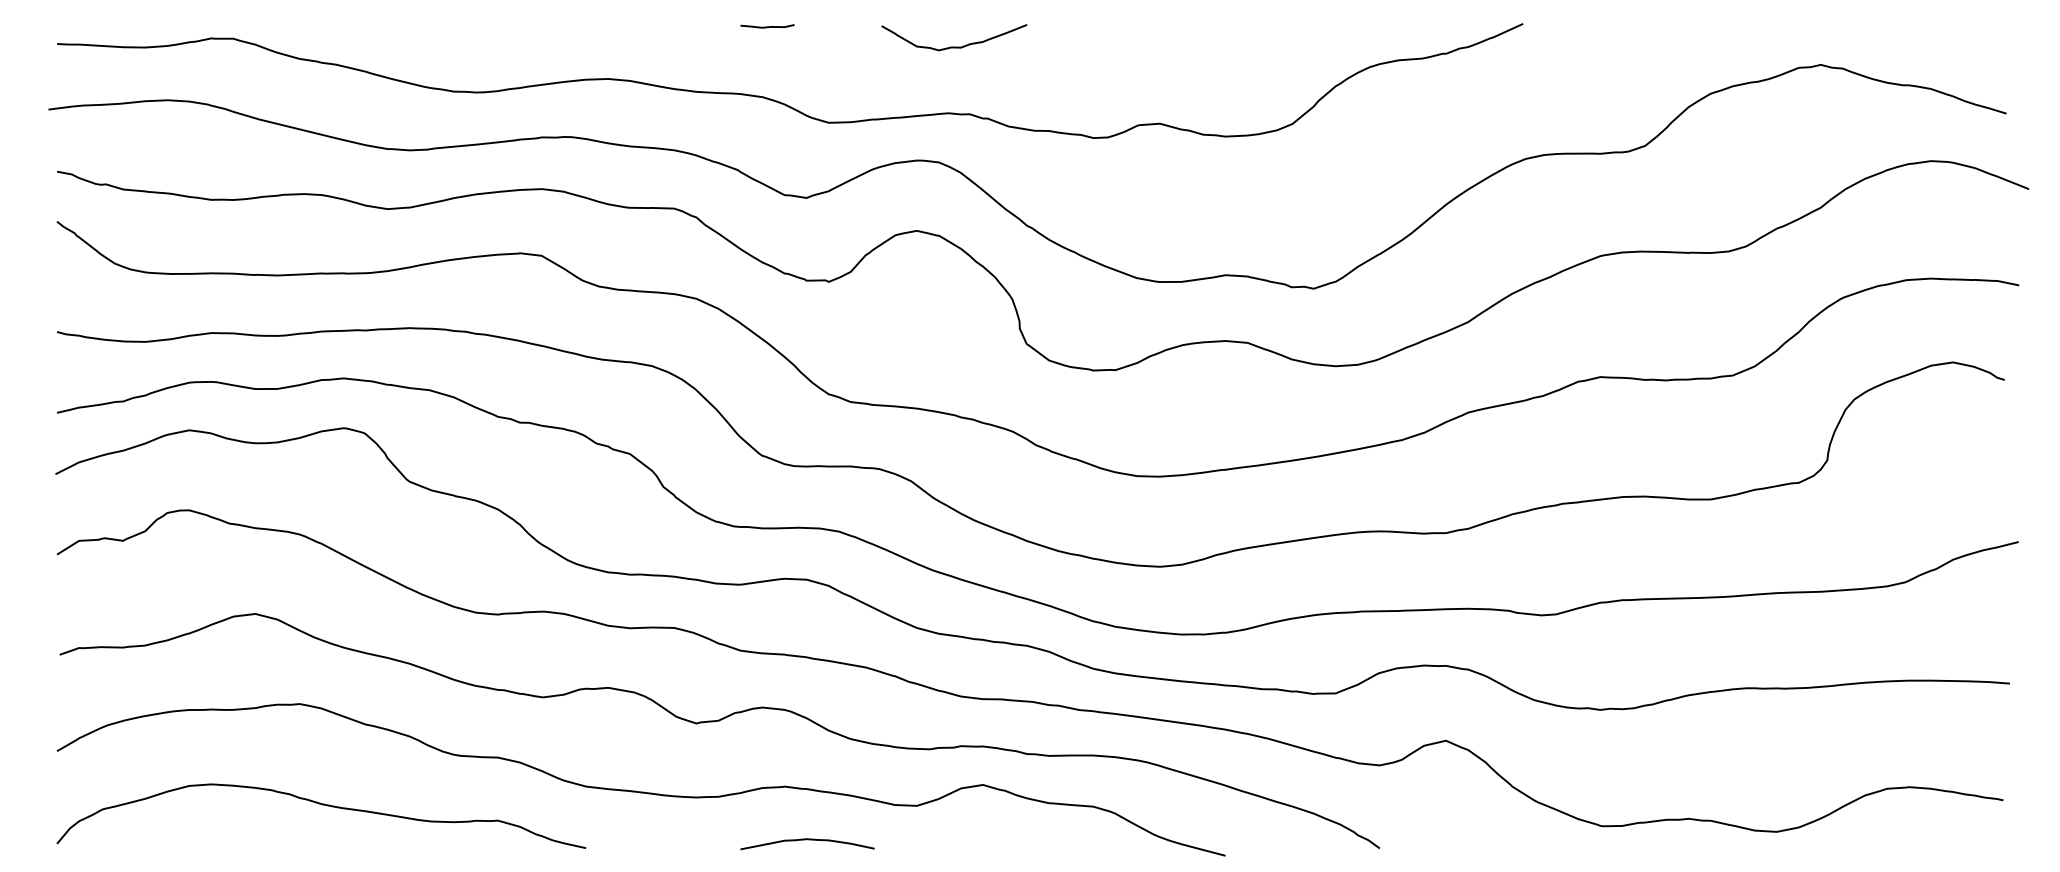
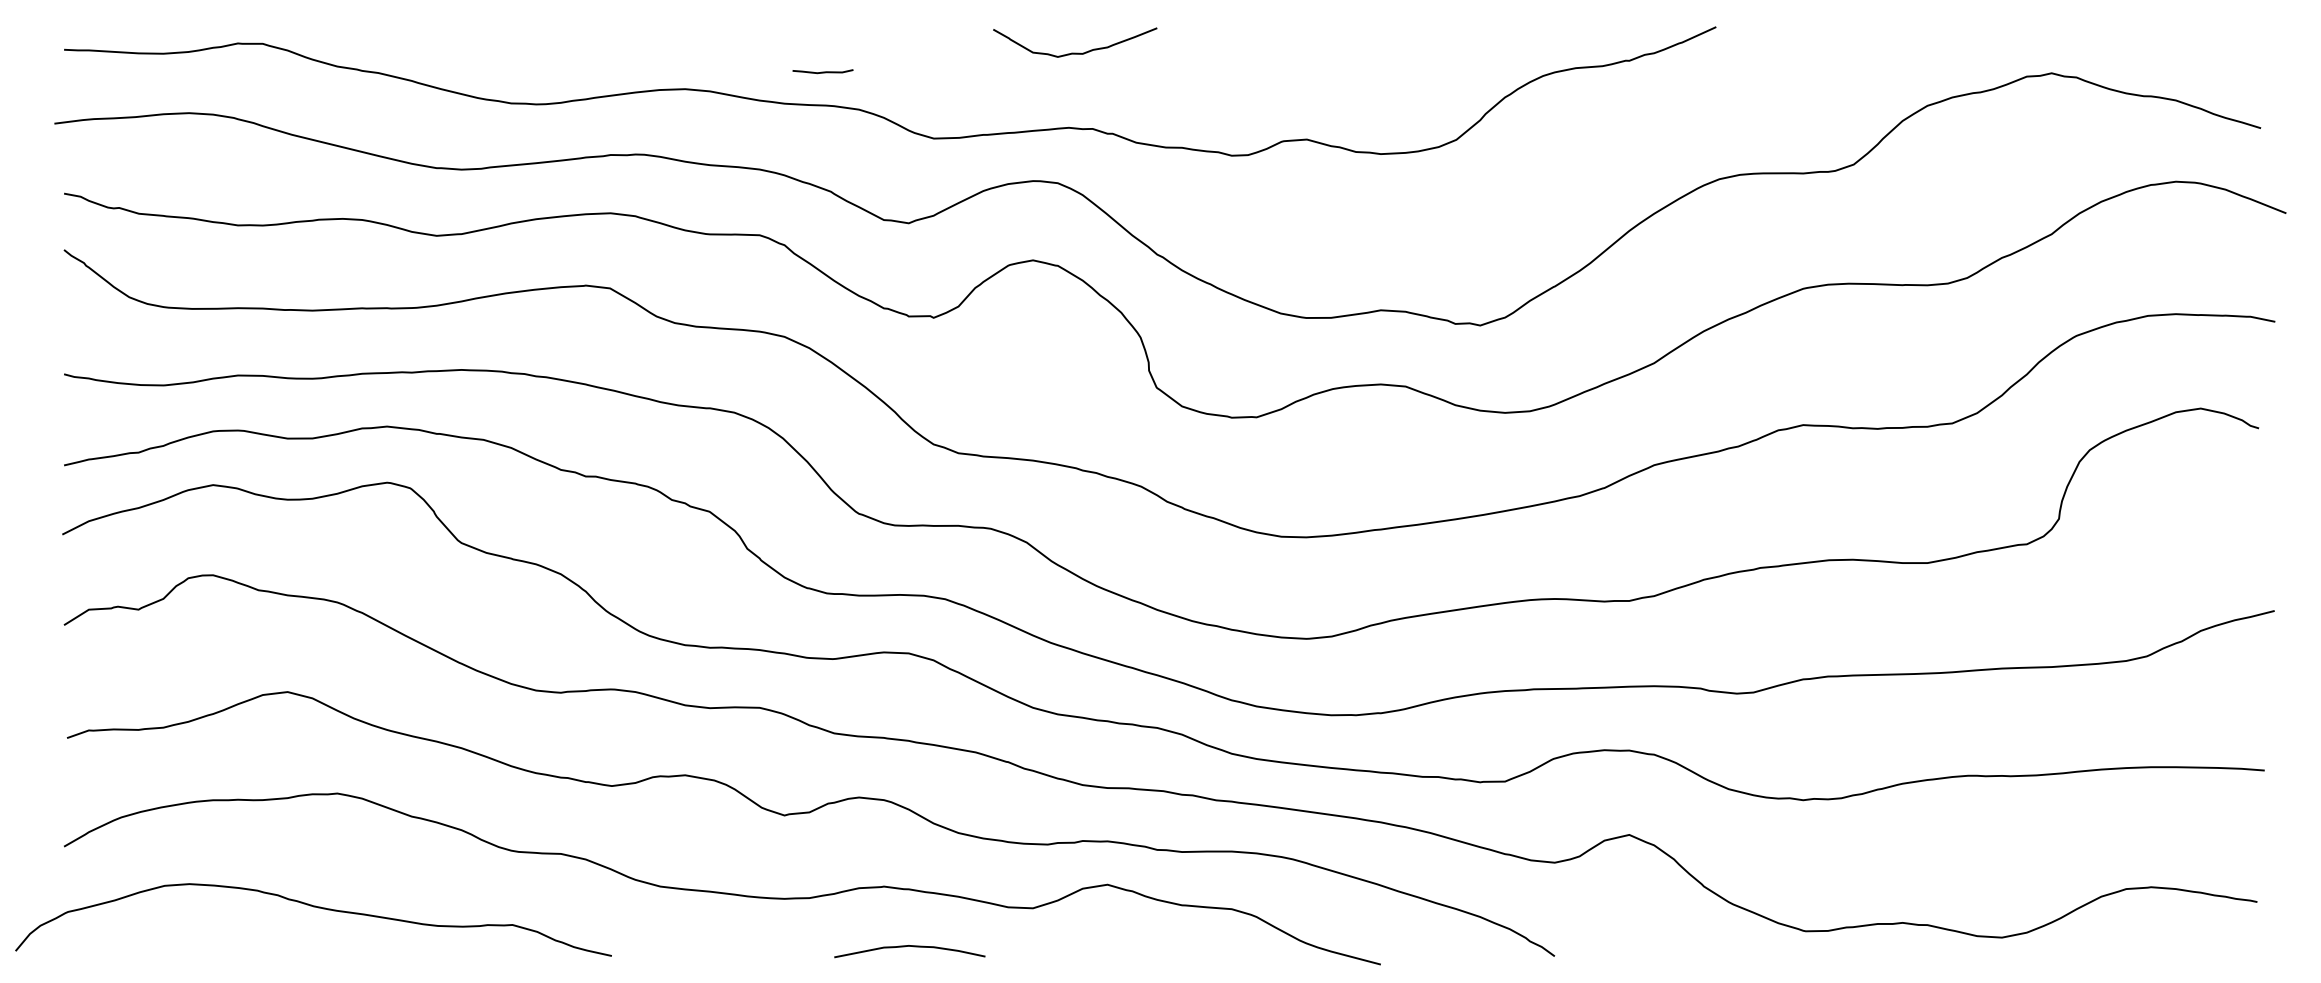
curve: (767, 26) -> (822, 71), moved
curve: (322, 805) -> (314, 907), moved

